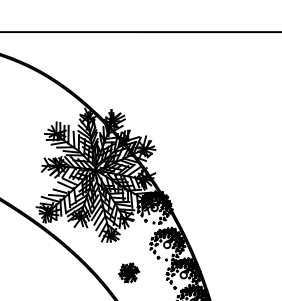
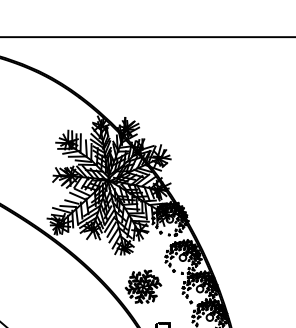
part: (129, 272) -> (143, 286), size x1.67

